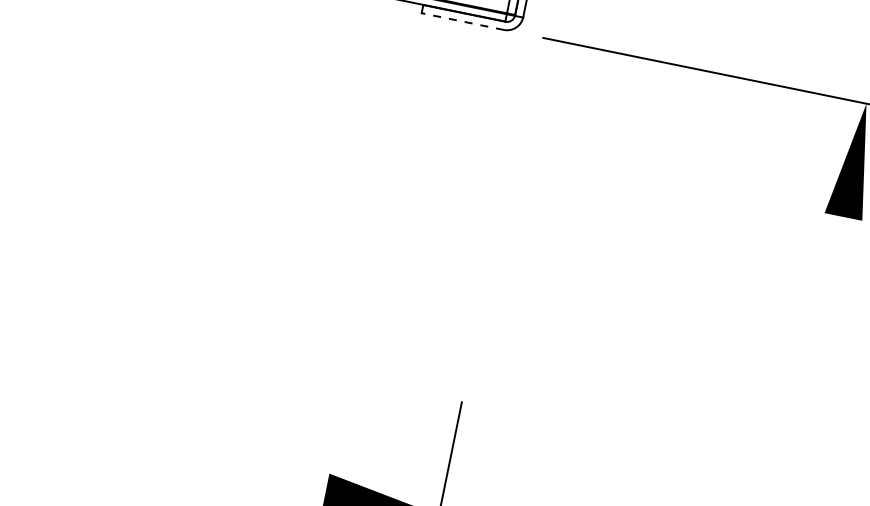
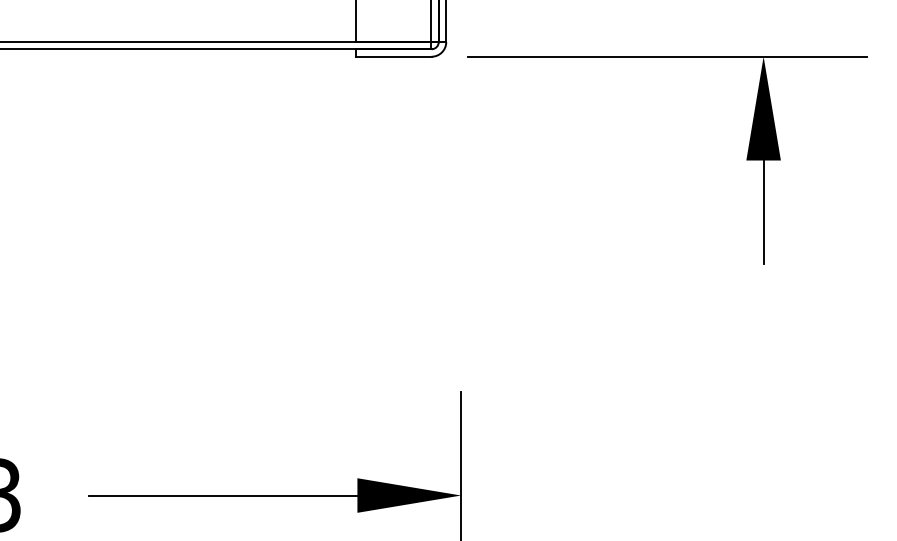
line: (462, 21) -> (393, 56), dashed -> solid
line: (831, 273) -> (763, 212), added
line: (179, 462) -> (223, 495), added

